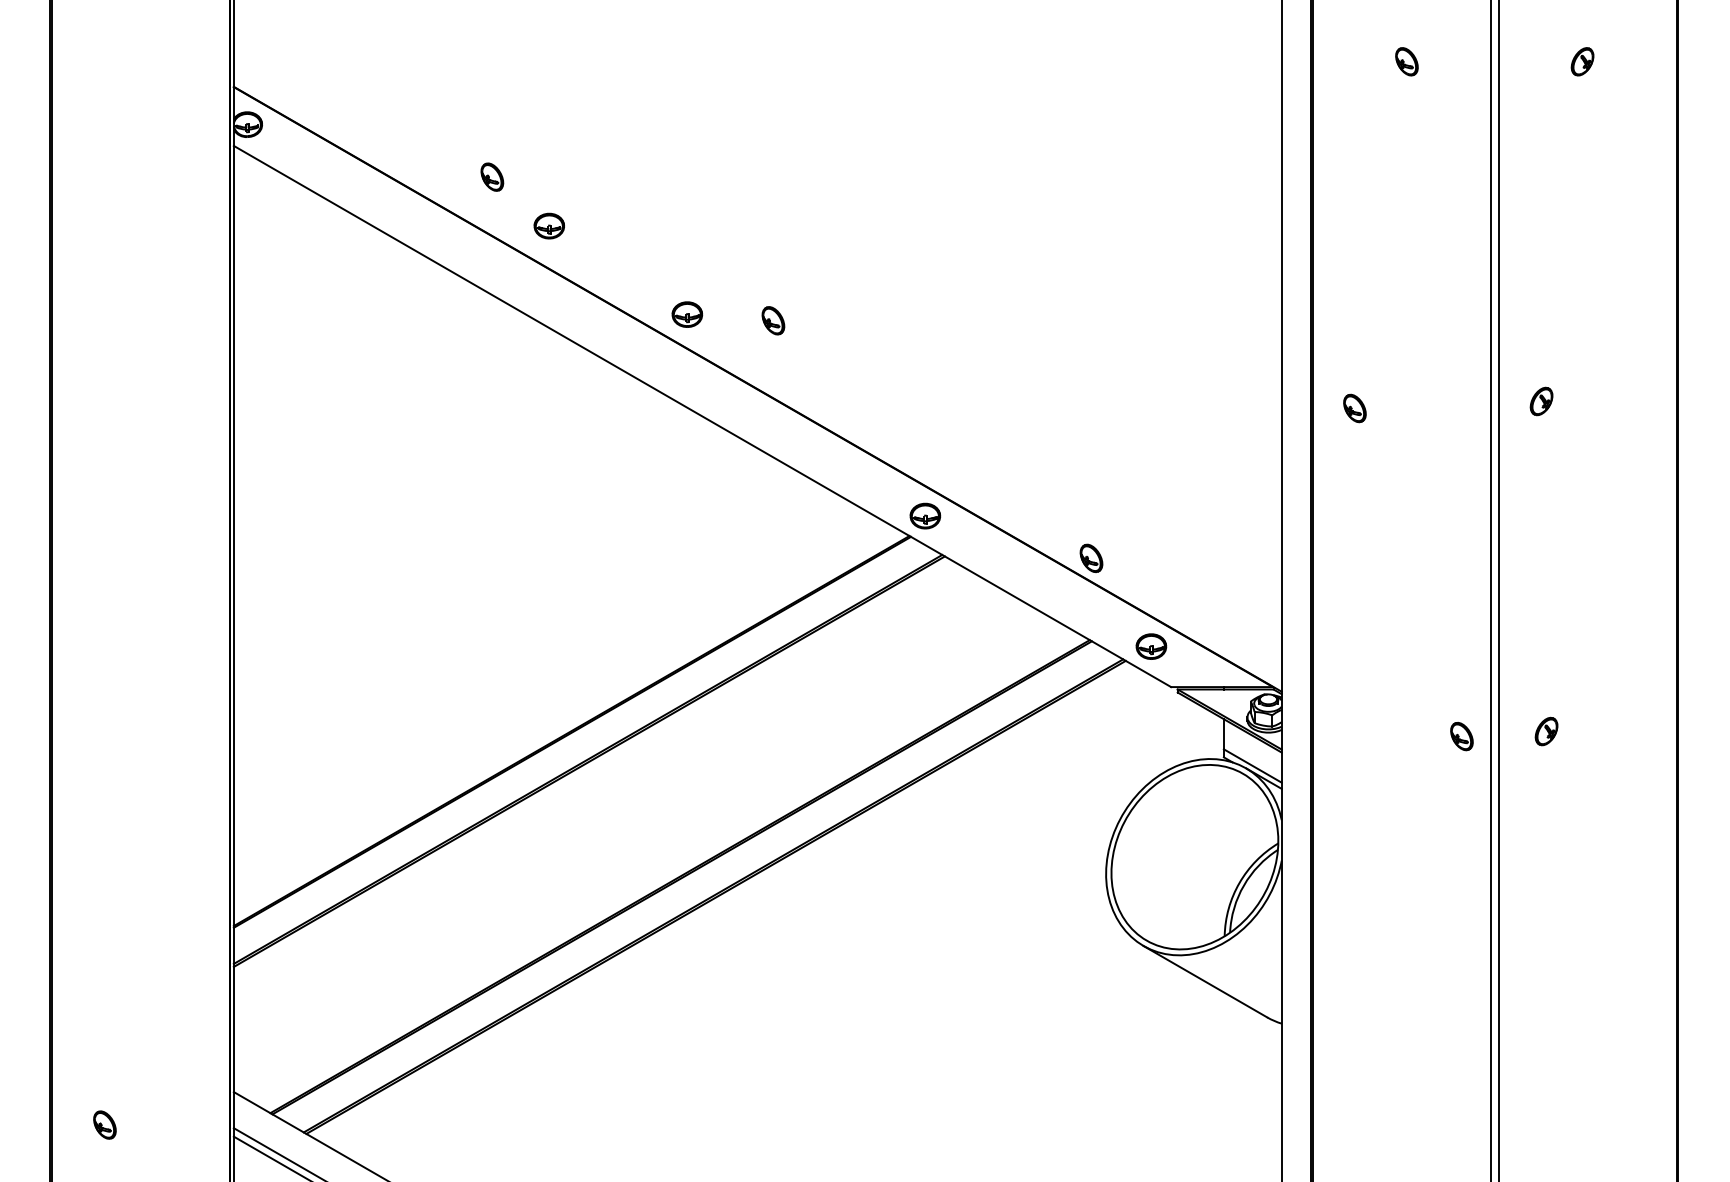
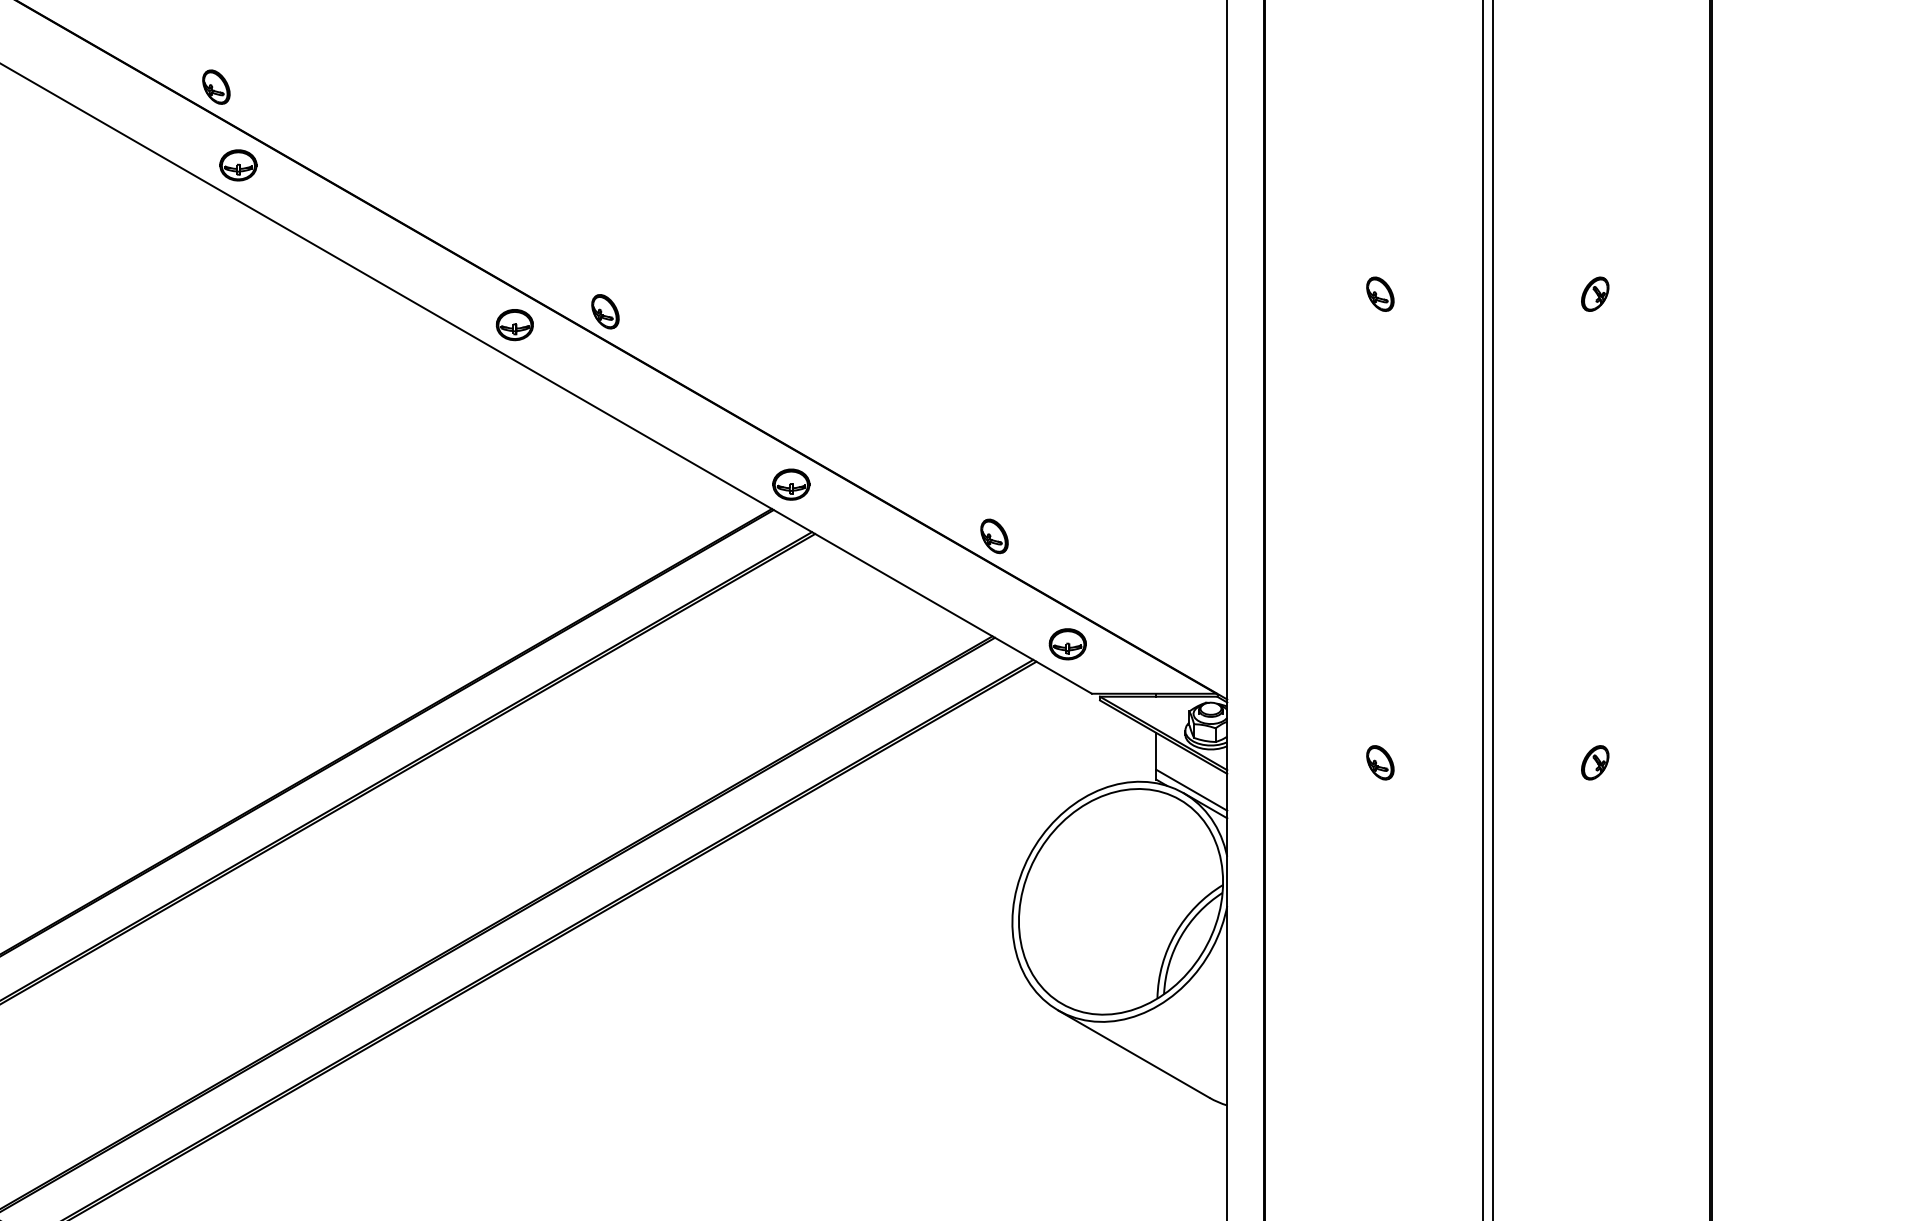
part: (492, 176) -> (216, 86), moved
part: (548, 225) -> (237, 164), moved
part: (687, 314) -> (515, 324), moved
part: (773, 320) -> (605, 311), moved
part: (1541, 401) -> (1595, 294), moved
part: (1354, 408) -> (1379, 294), moved
part: (1546, 731) -> (1595, 762), moved
part: (1461, 736) -> (1379, 762), moved

